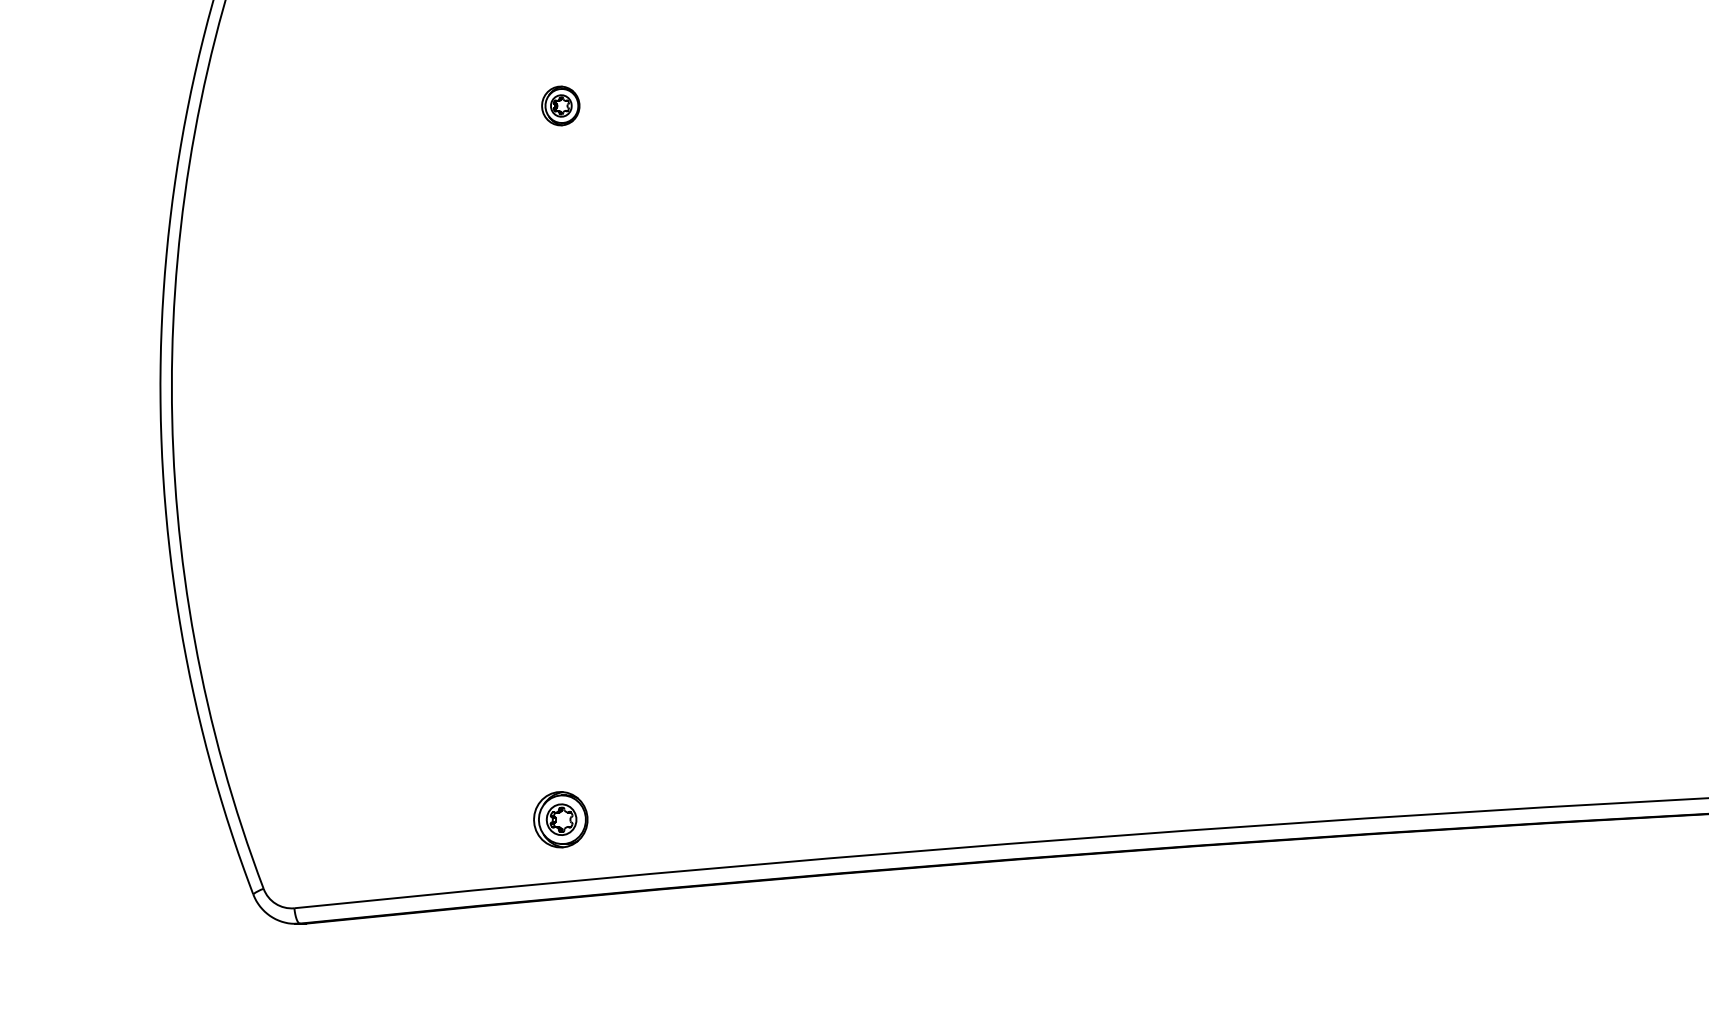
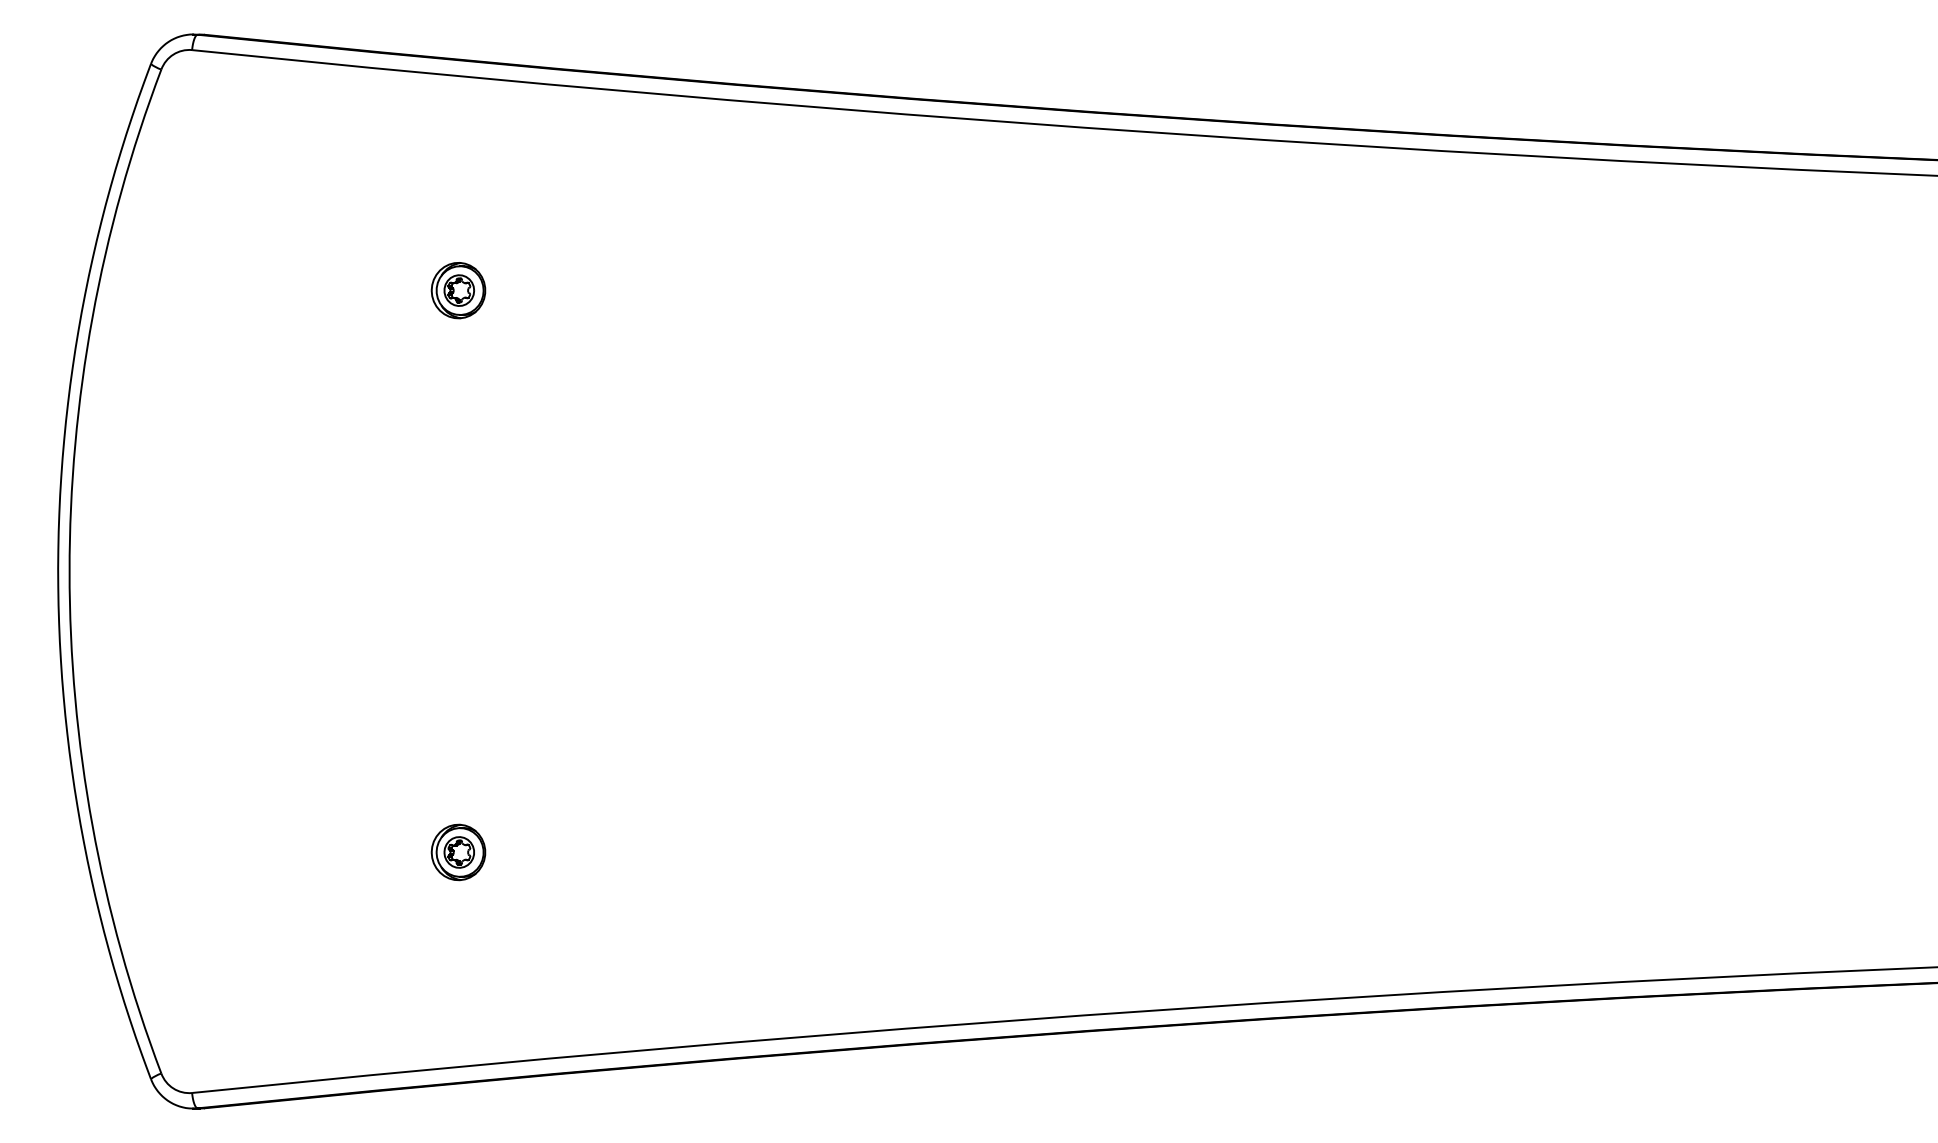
part: (560, 105) -> (458, 290), size x1.43
part: (560, 819) -> (458, 852), moved

